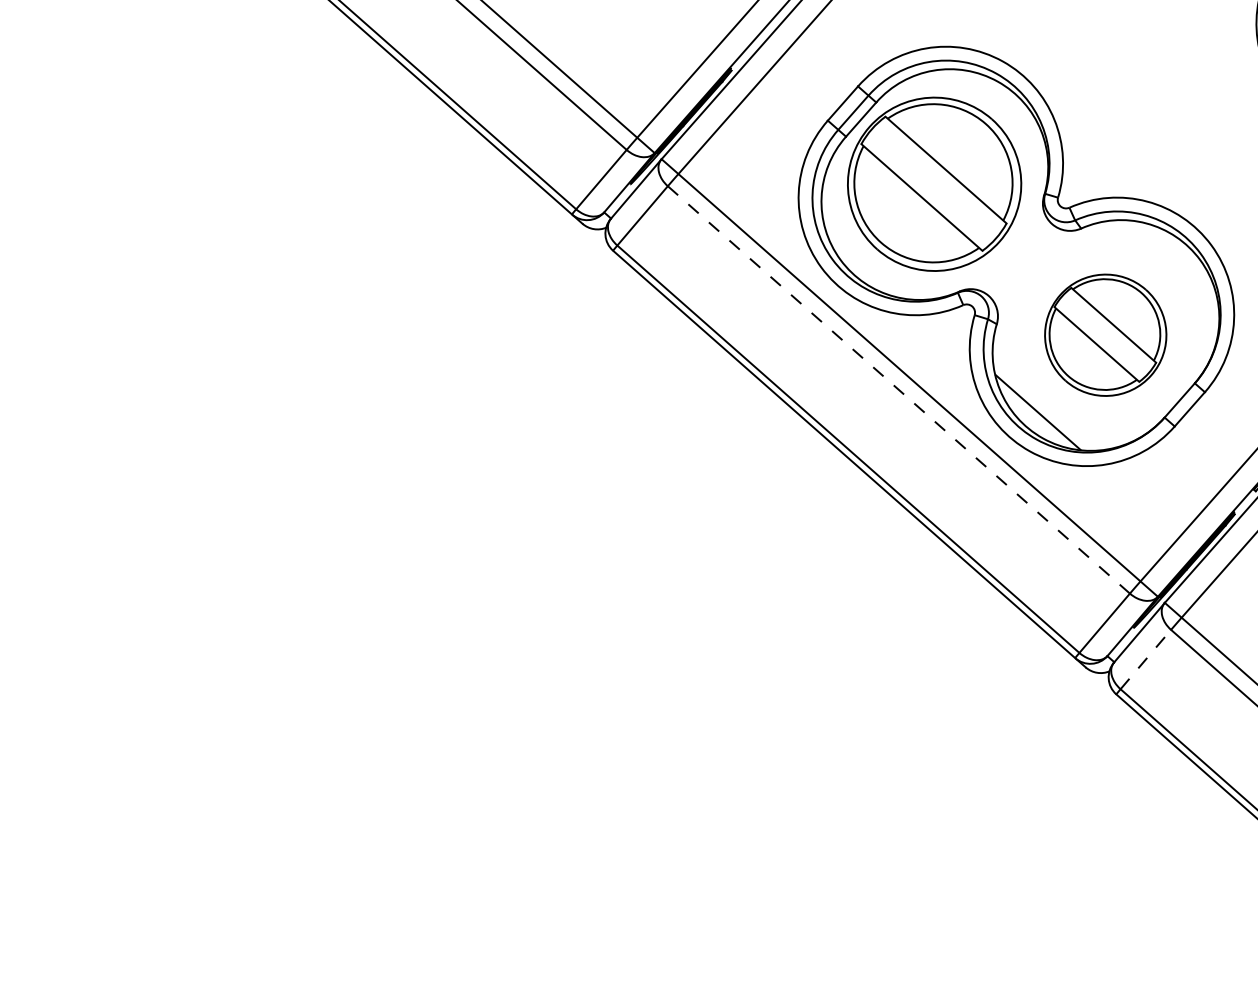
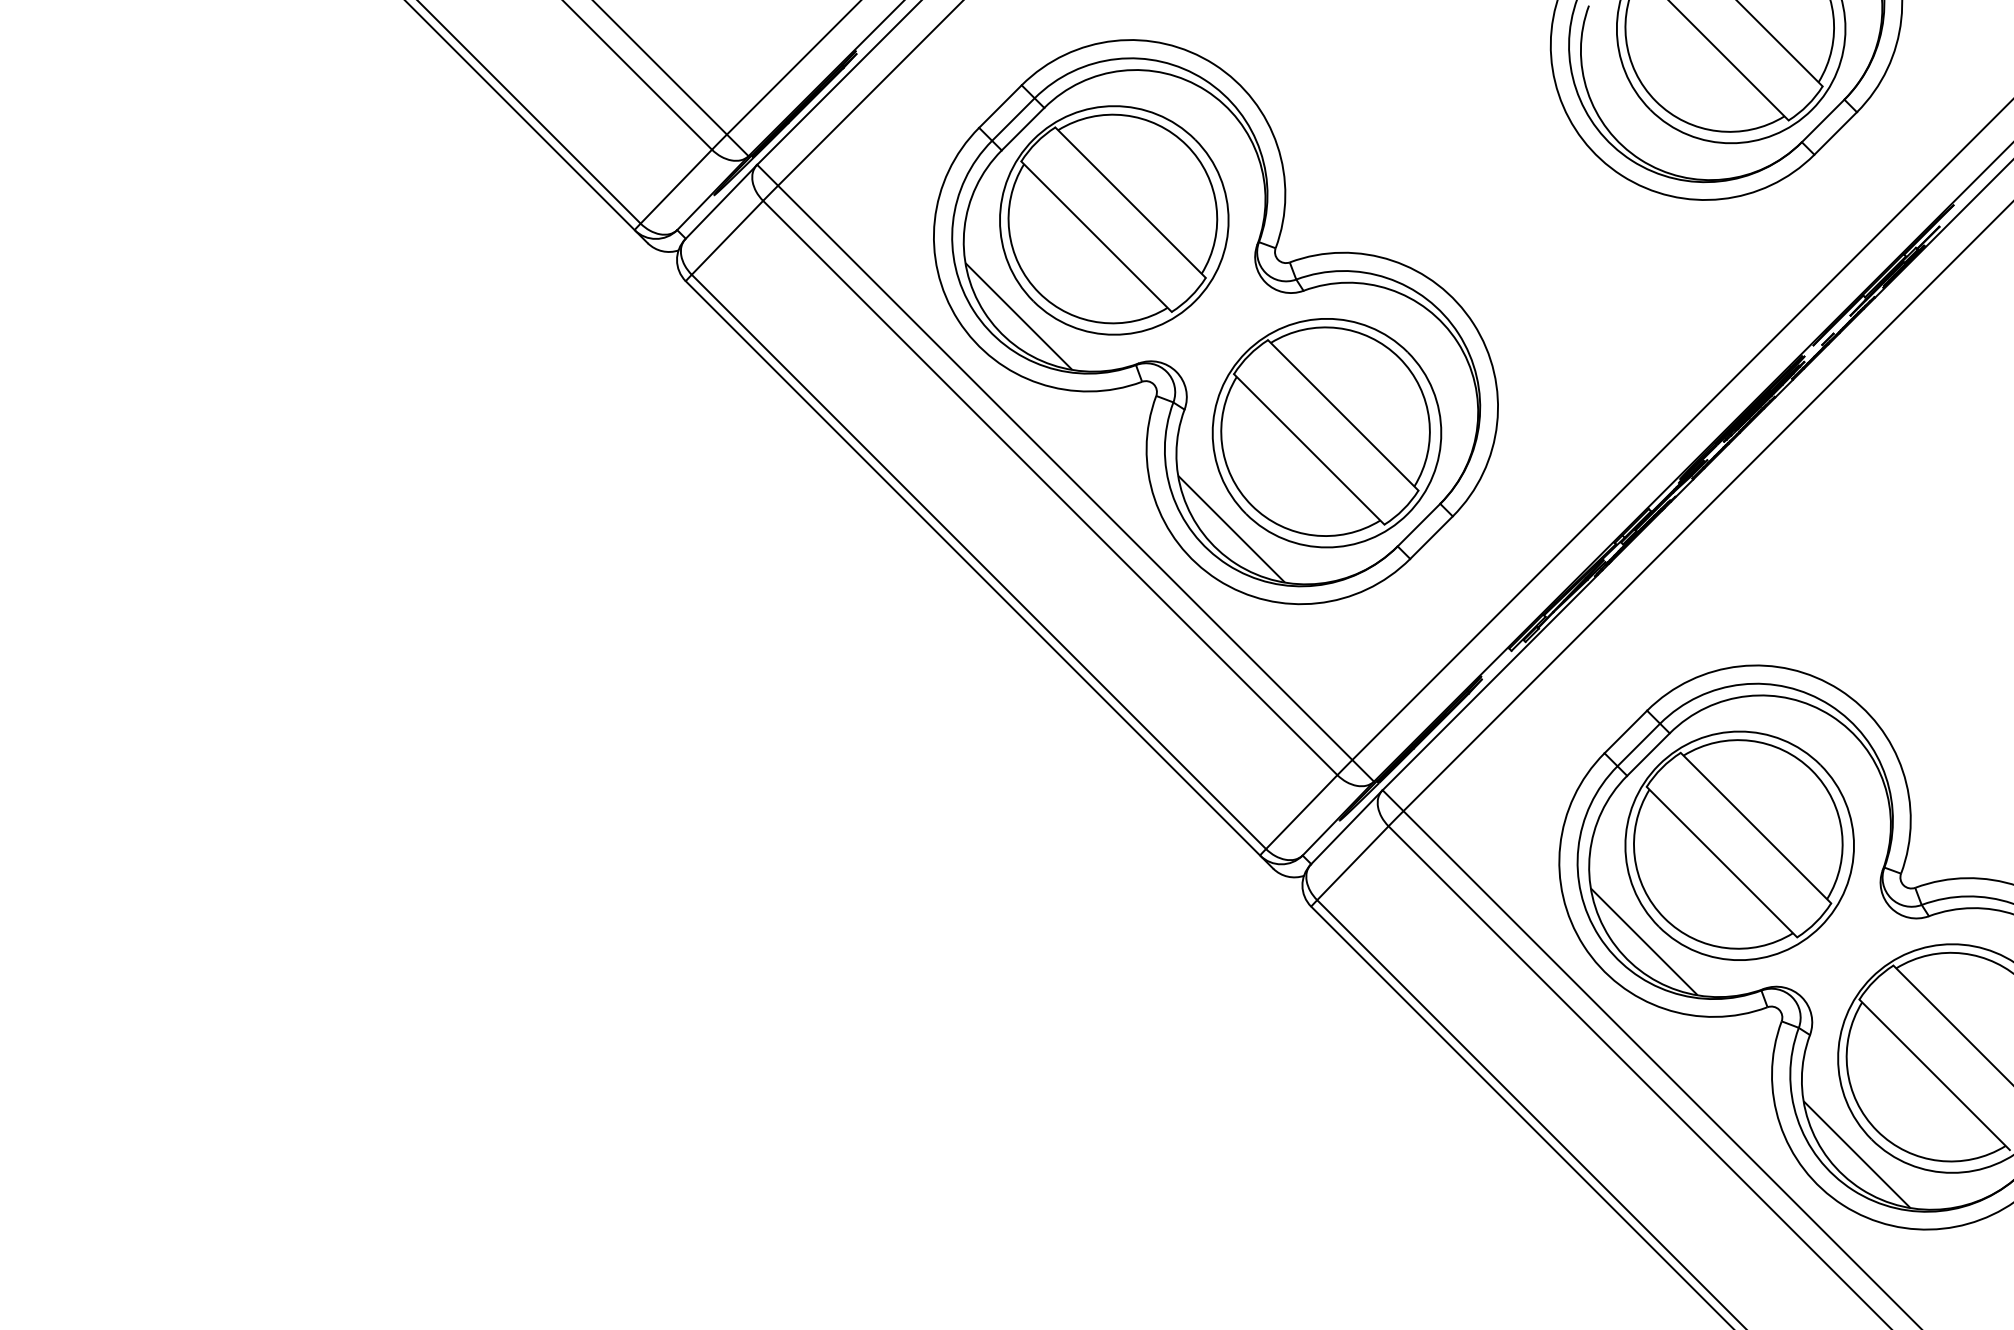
line: (866, 261) -> (1018, 316), added
part: (1105, 335) -> (1326, 433), size x1.43
line: (899, 390) -> (1050, 488), dashed -> solid
line: (1146, 658) -> (1353, 862), dashed -> solid

